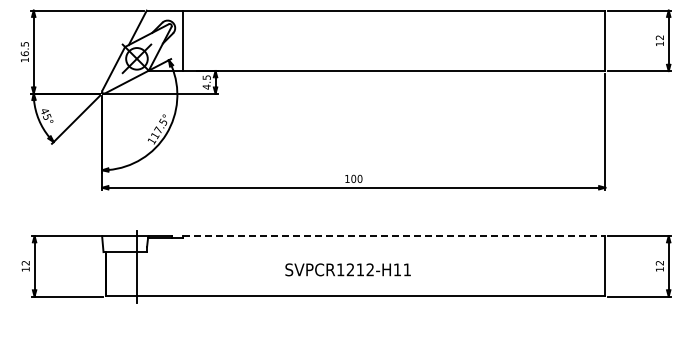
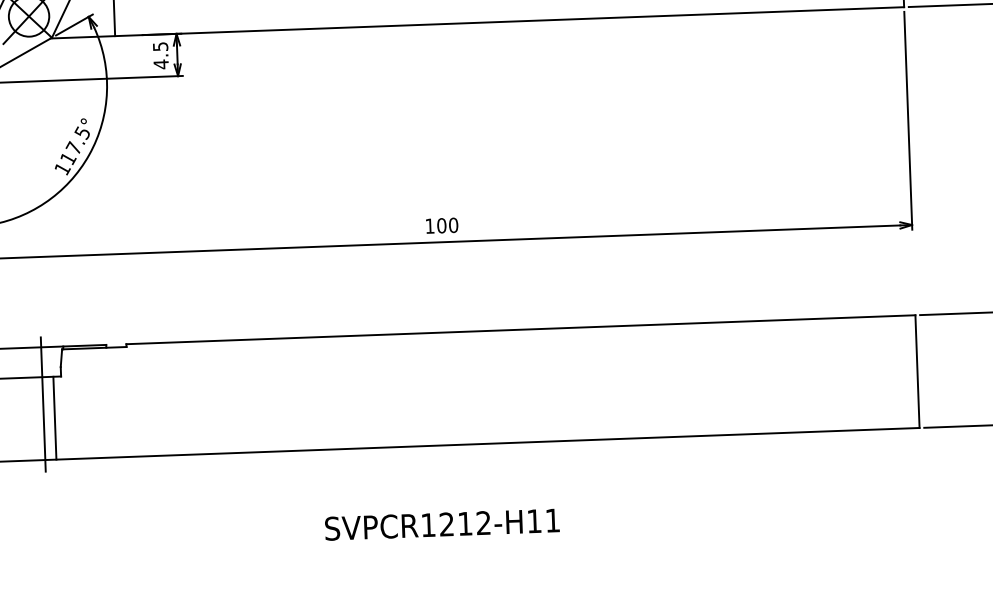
line: (394, 236) -> (521, 330), dashed -> solid
text: (347, 269) -> (441, 524), moved
line: (142, 274) -> (54, 418), added

